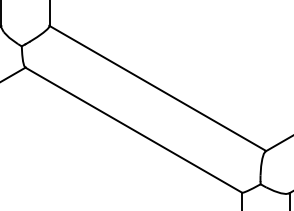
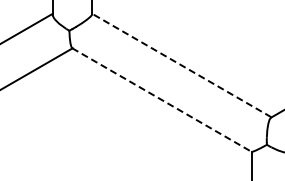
line: (157, 88) -> (181, 65), solid -> dashed
line: (133, 130) -> (161, 100), solid -> dashed

